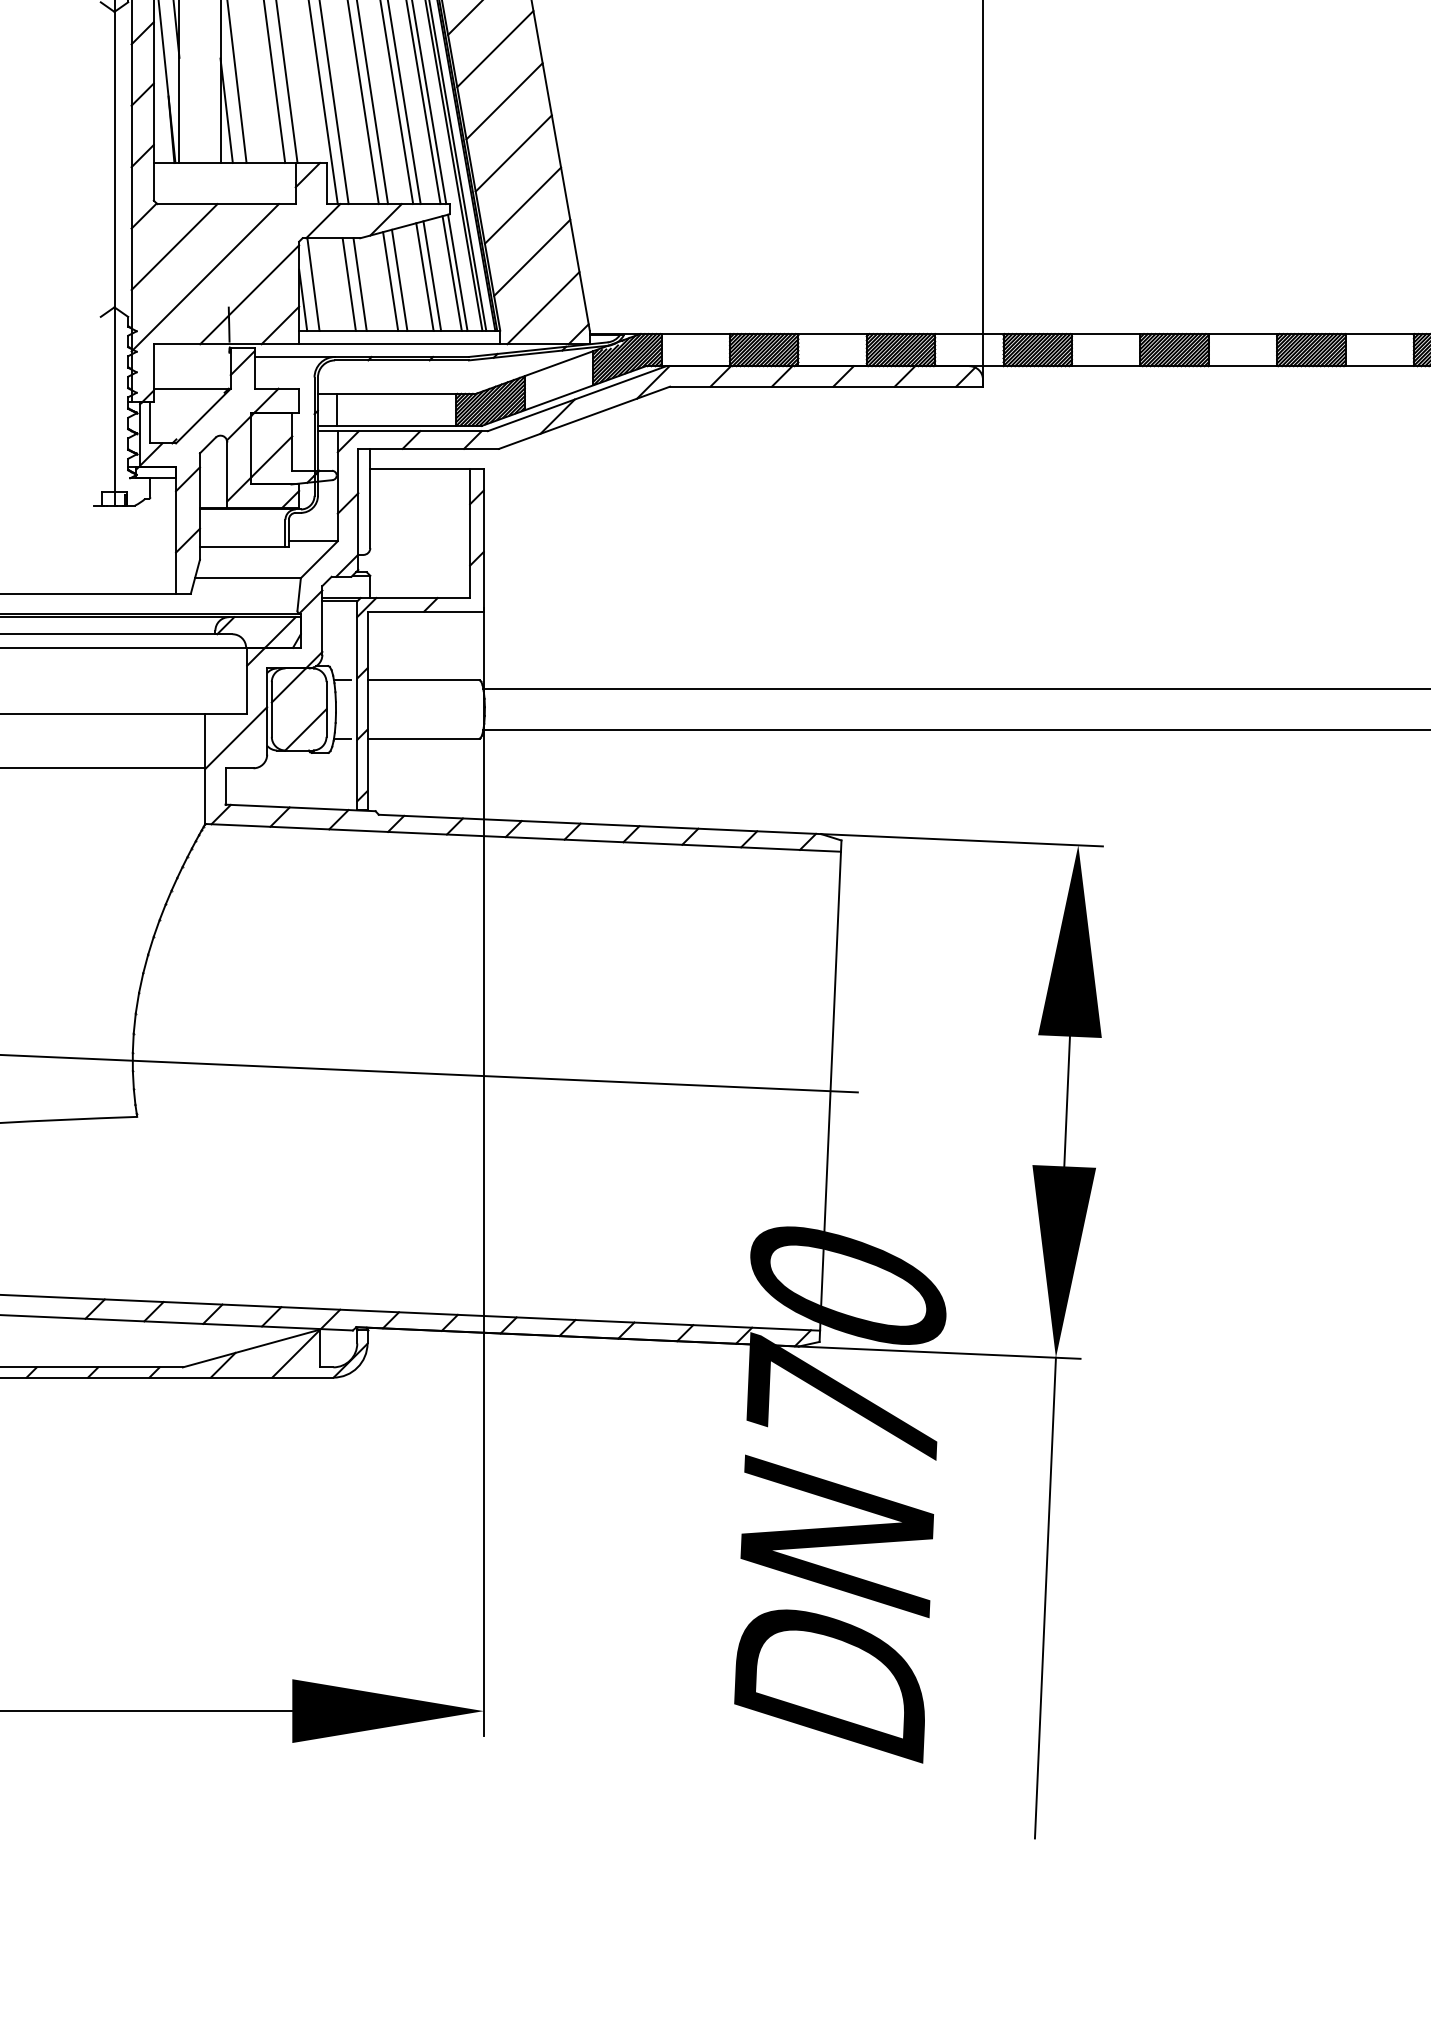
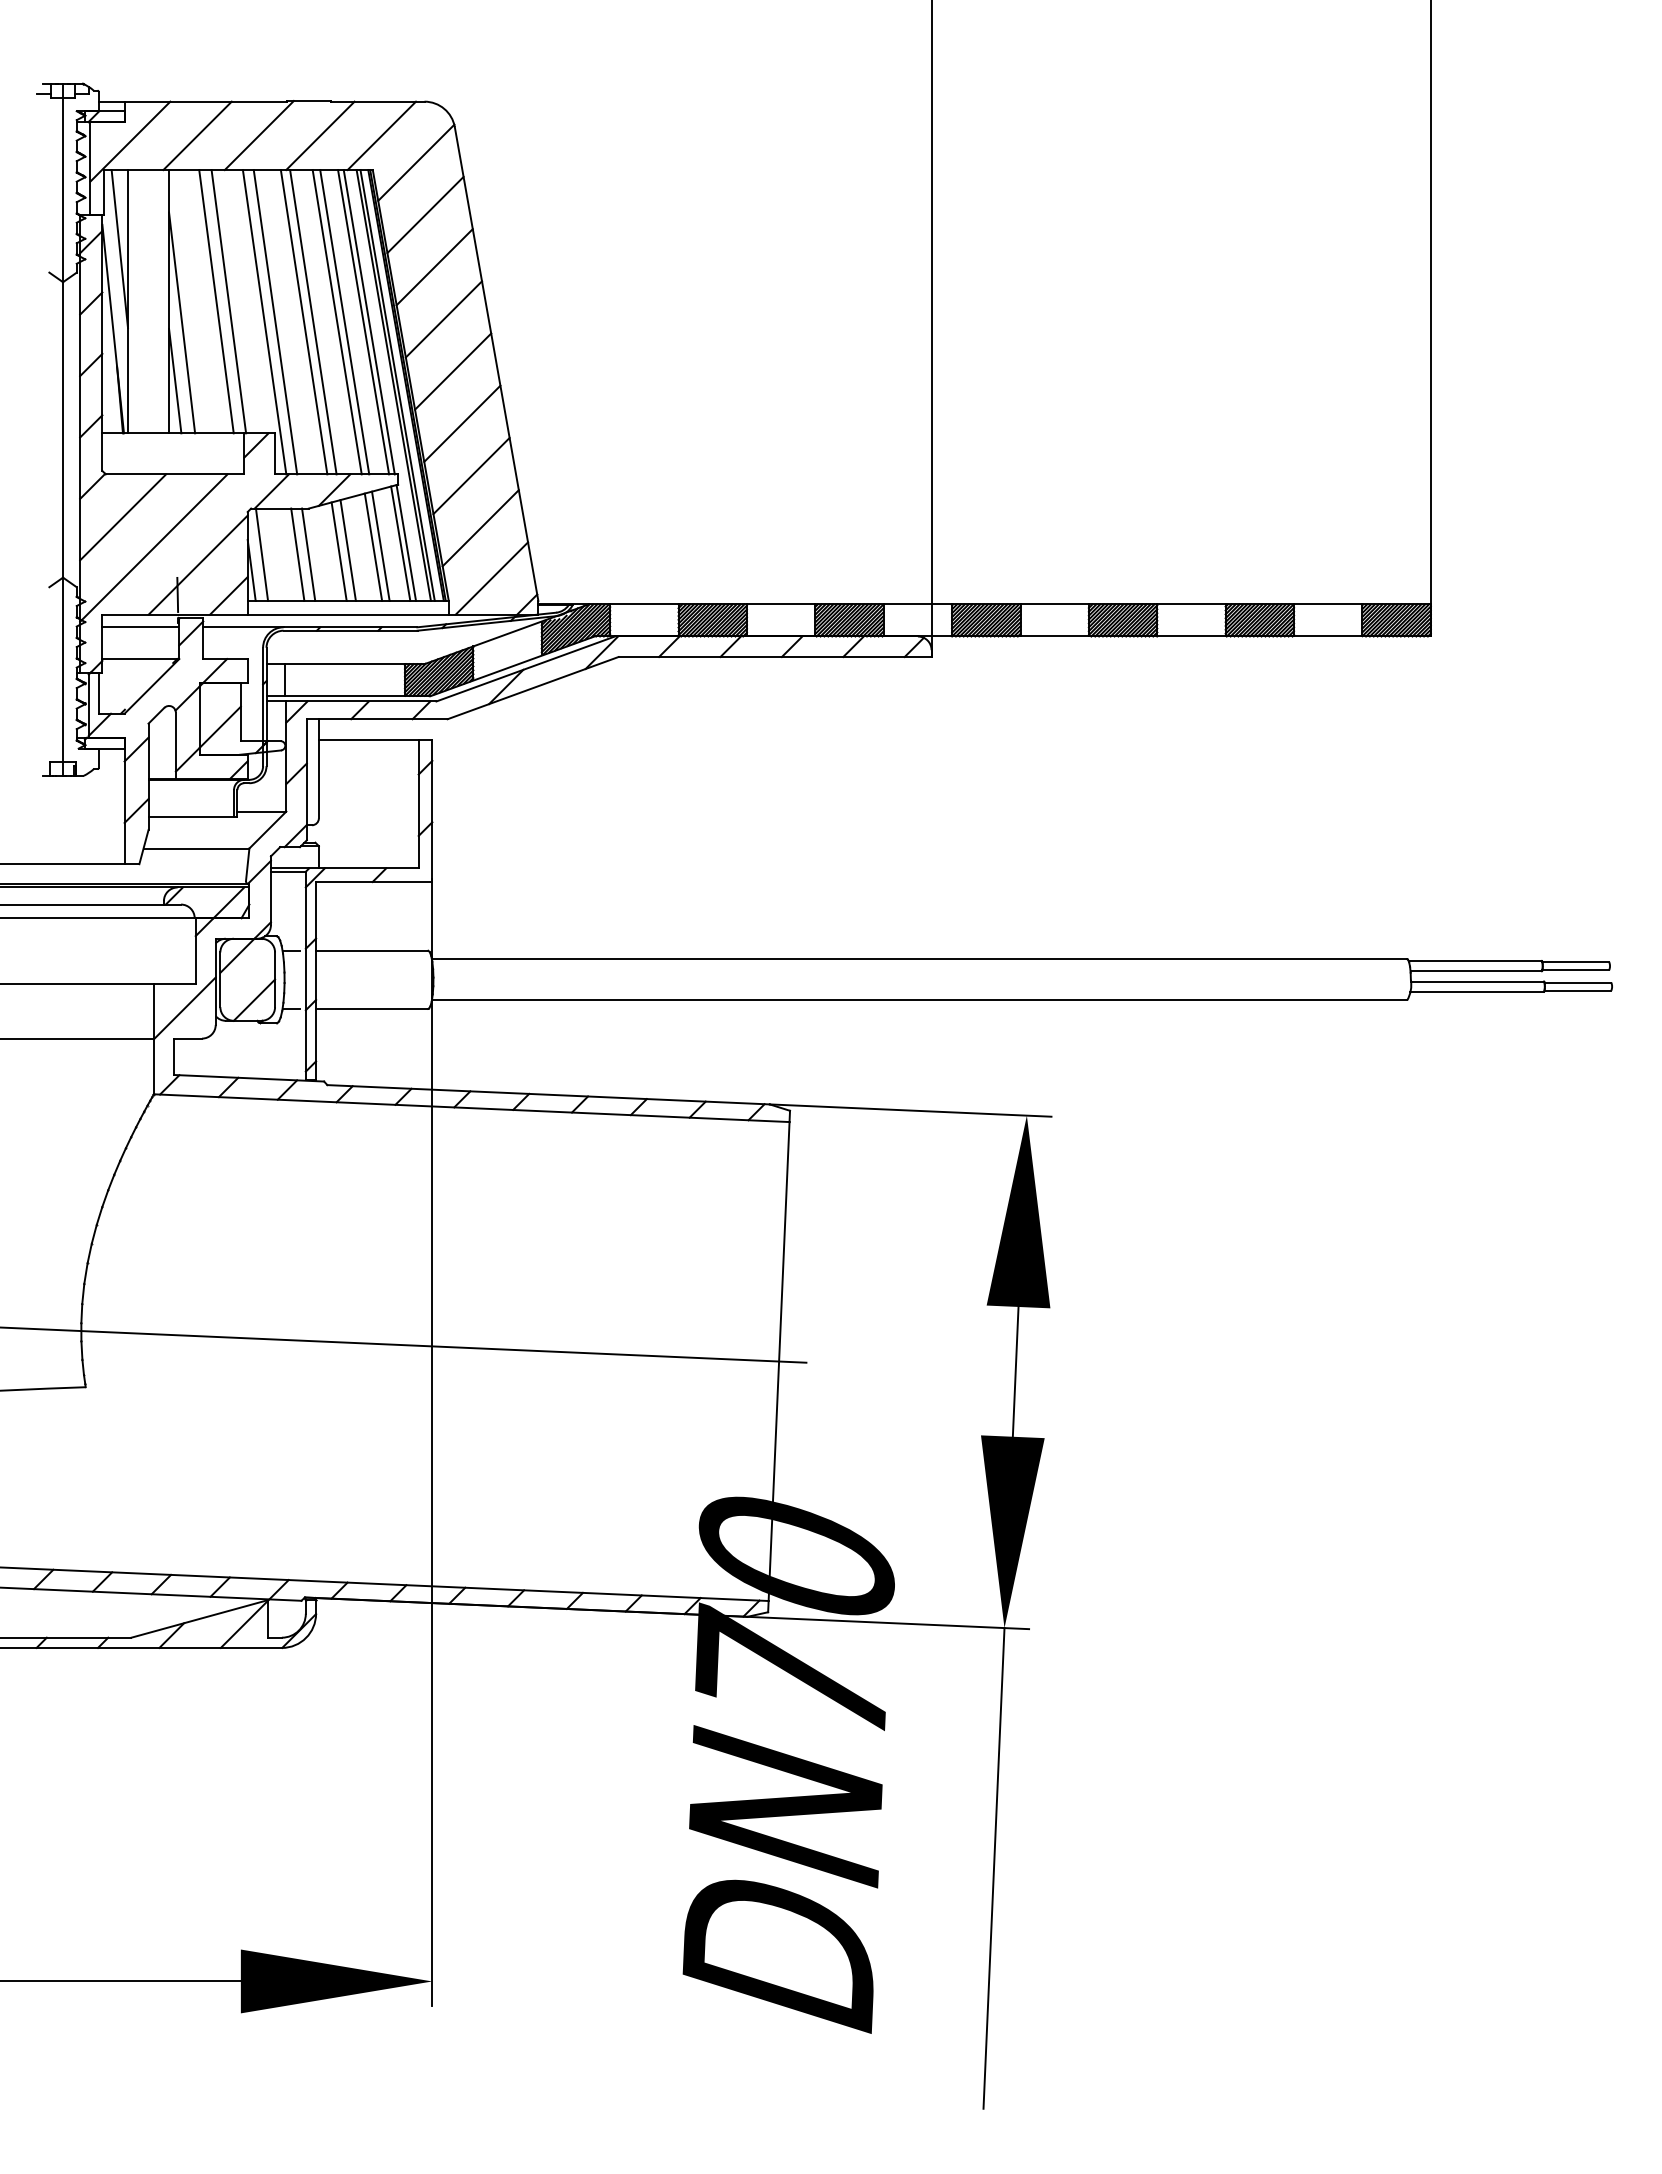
line: (191, 357) -> (140, 627), added

